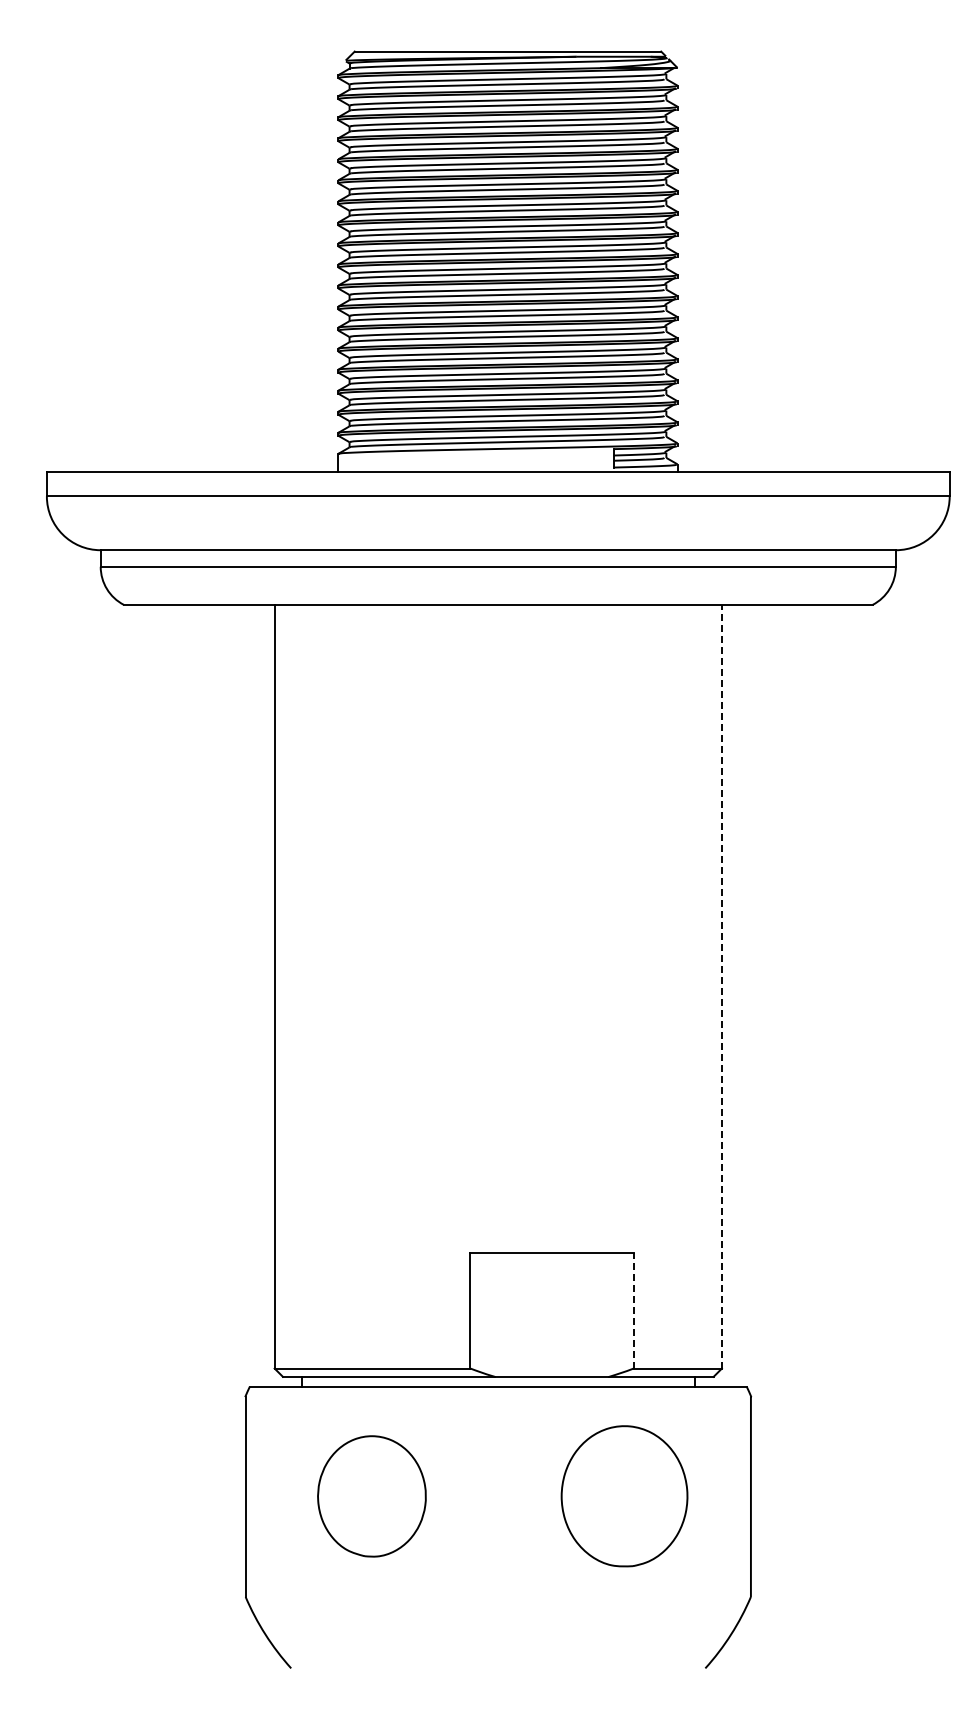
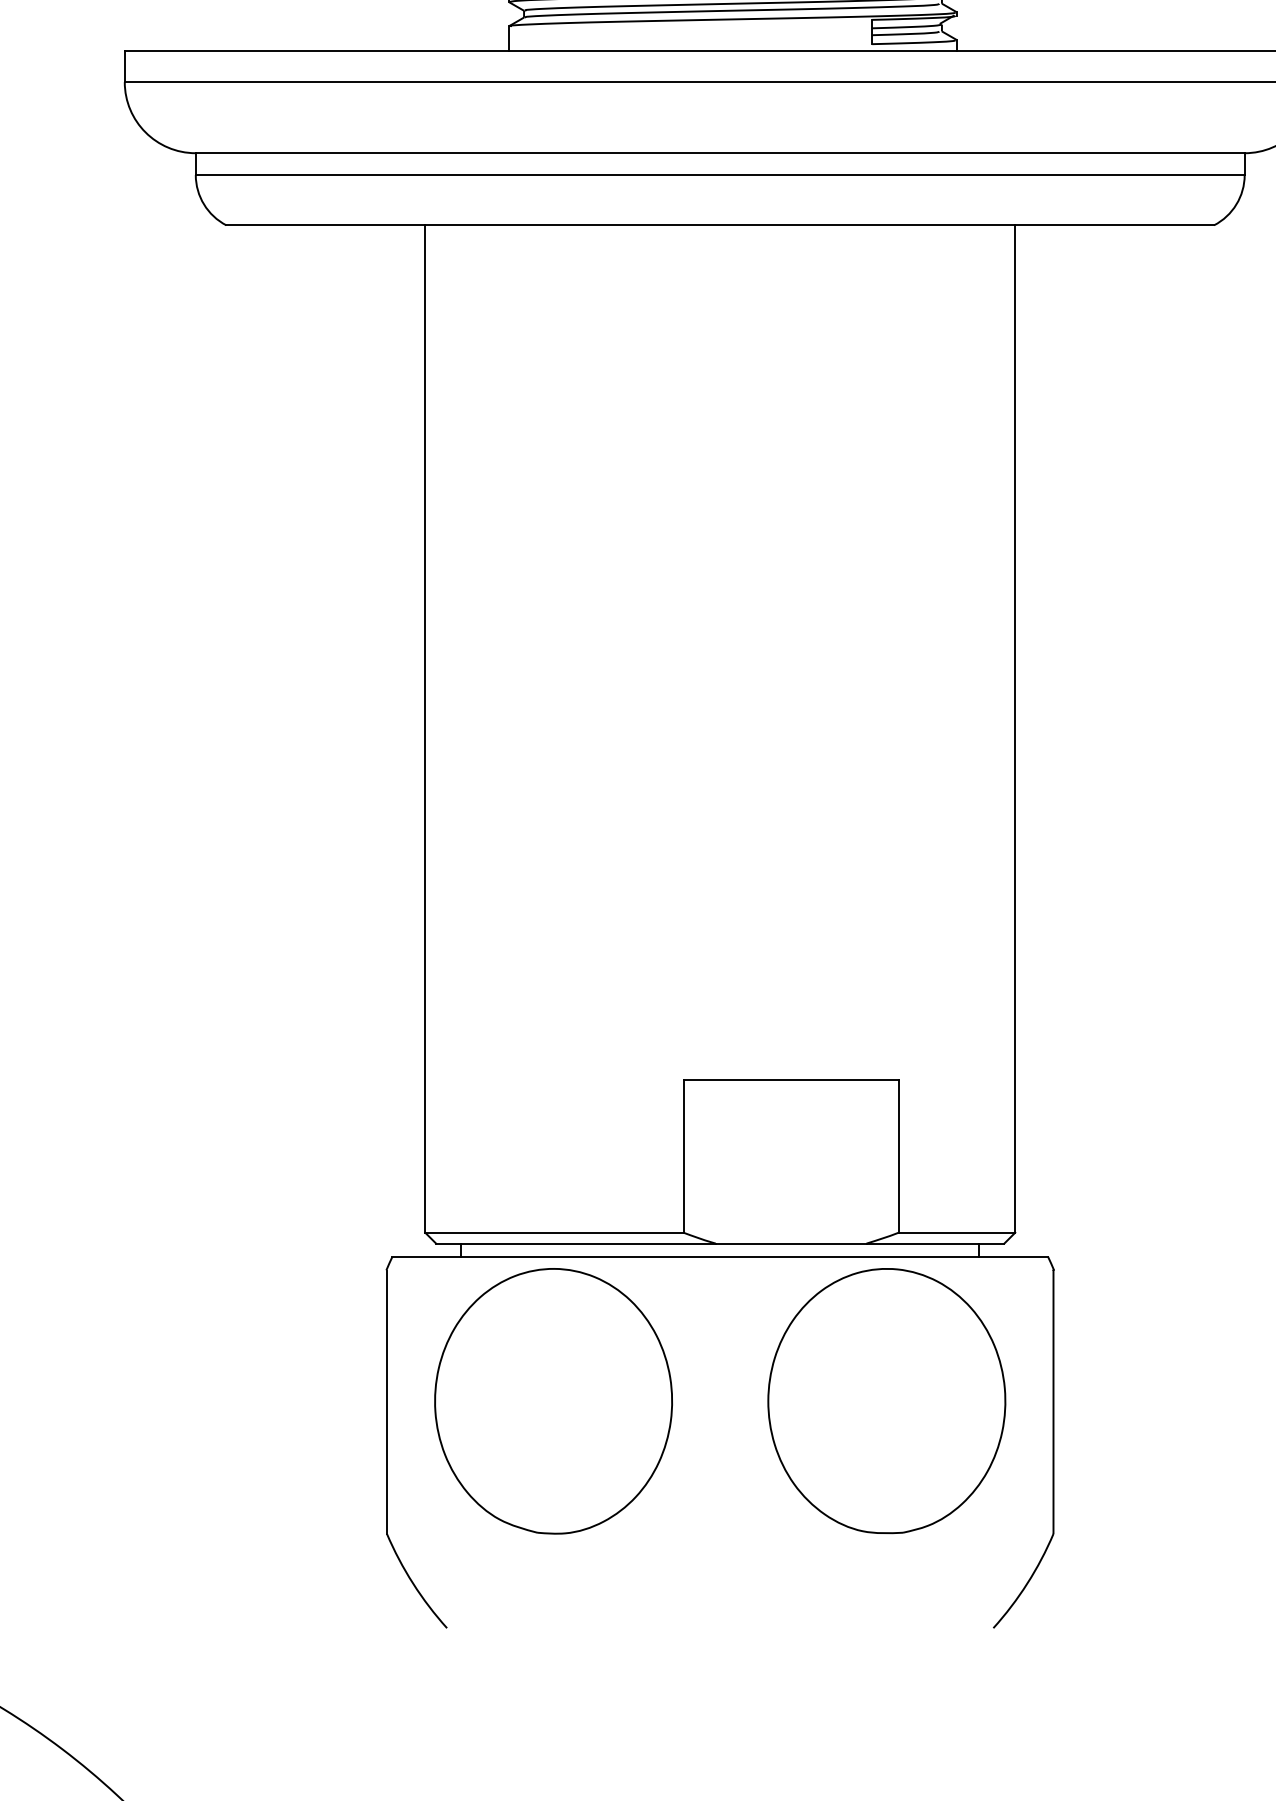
line: (721, 986) -> (1014, 728), dashed -> solid
line: (633, 1310) -> (898, 1156), dashed -> solid
part: (371, 1496) -> (552, 1401), size x1.67
part: (624, 1496) -> (886, 1401), size x1.43

